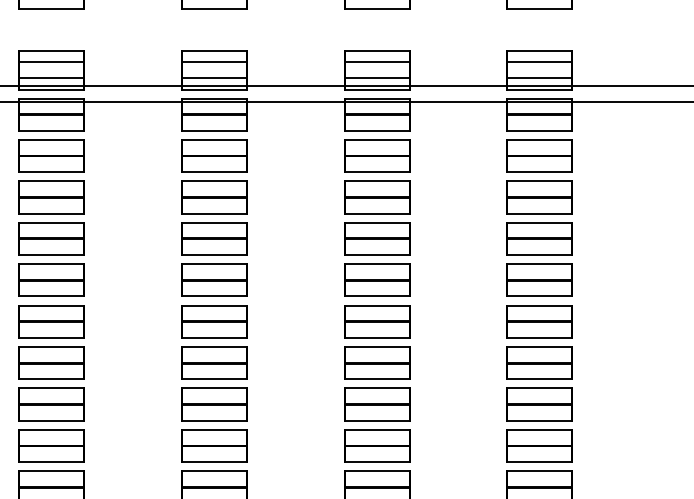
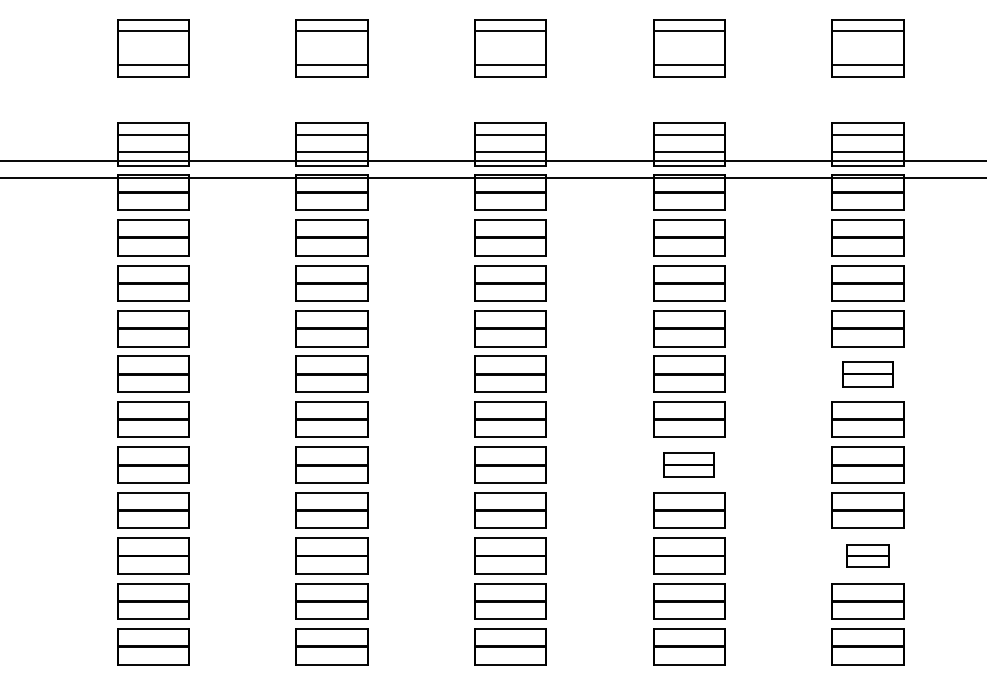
part: (539, 279) -> (867, 373), size x0.7
part: (377, 362) -> (689, 464), size x0.7
part: (539, 445) -> (867, 555), size x0.6

